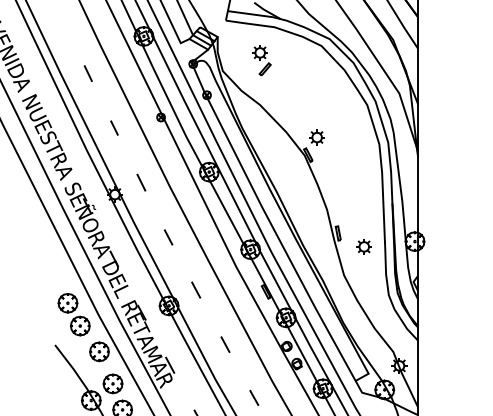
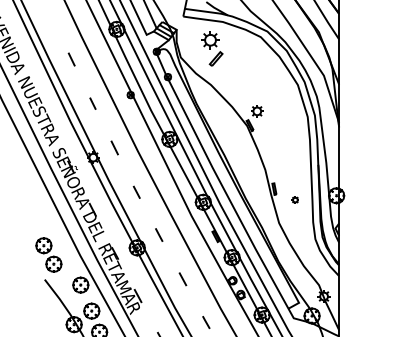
part: (261, 60) -> (212, 48), size x1.4
part: (363, 246) -> (294, 199), size x0.6
part: (73, 314) -> (48, 254), moved

